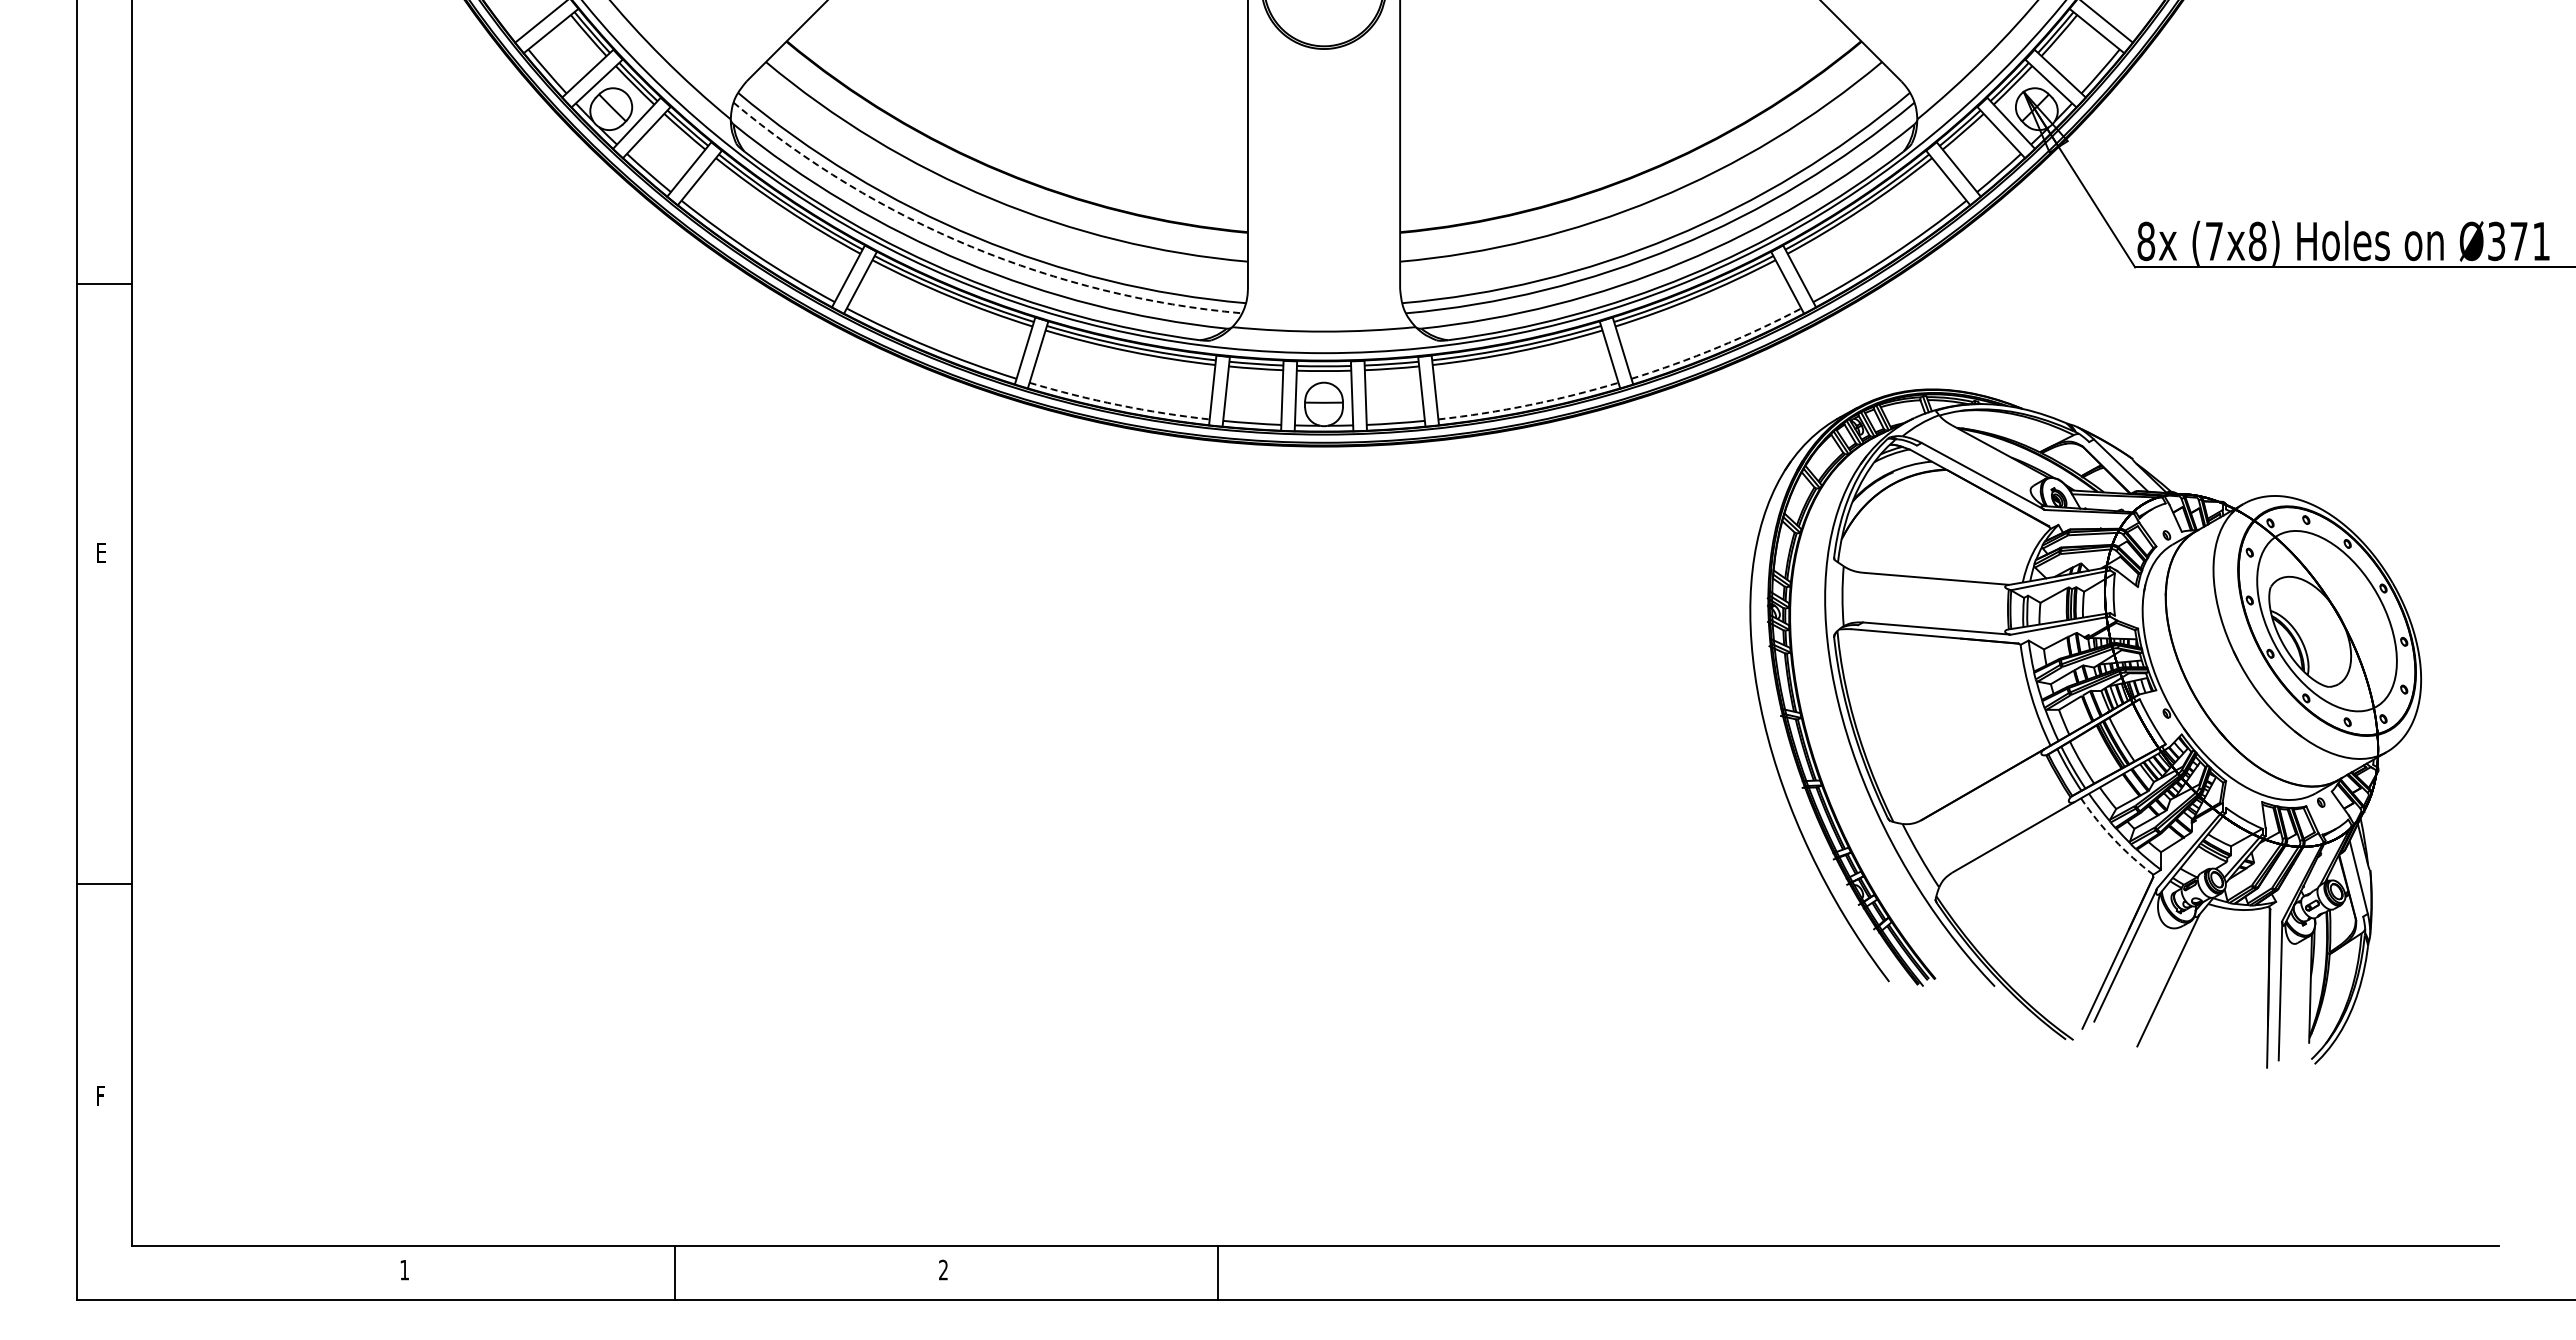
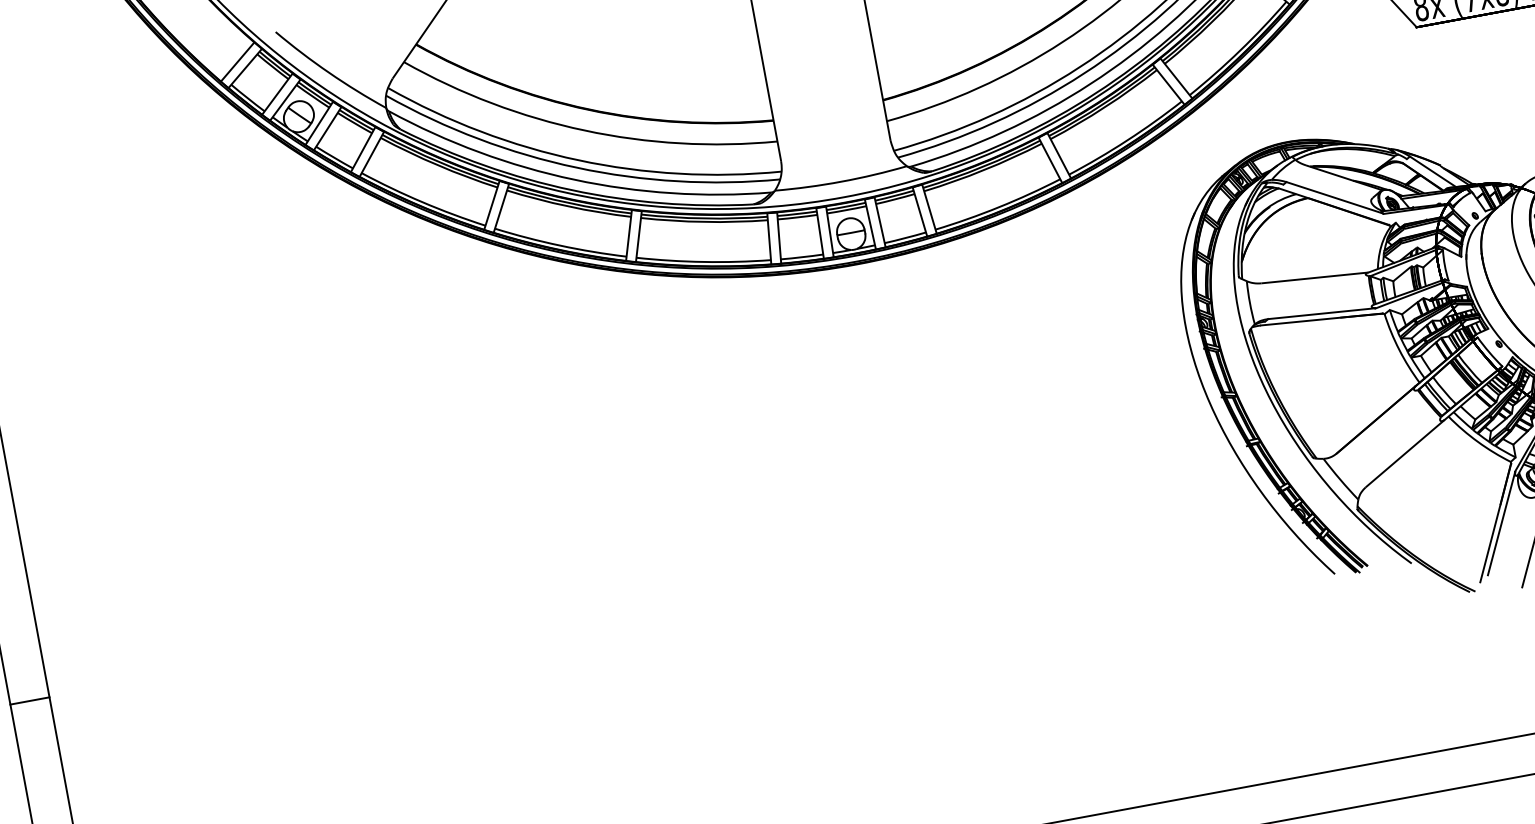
arc: (971, 246) -> (576, 167), dashed -> solid
arc: (1717, 347) -> (1126, 140), dashed -> solid
arc: (1118, 405) -> (703, 262), dashed -> solid
arc: (1529, 405) -> (999, 207), dashed -> solid
arc: (2114, 839) -> (1478, 441), dashed -> solid
line: (104, 884) -> (30, 701), moved

